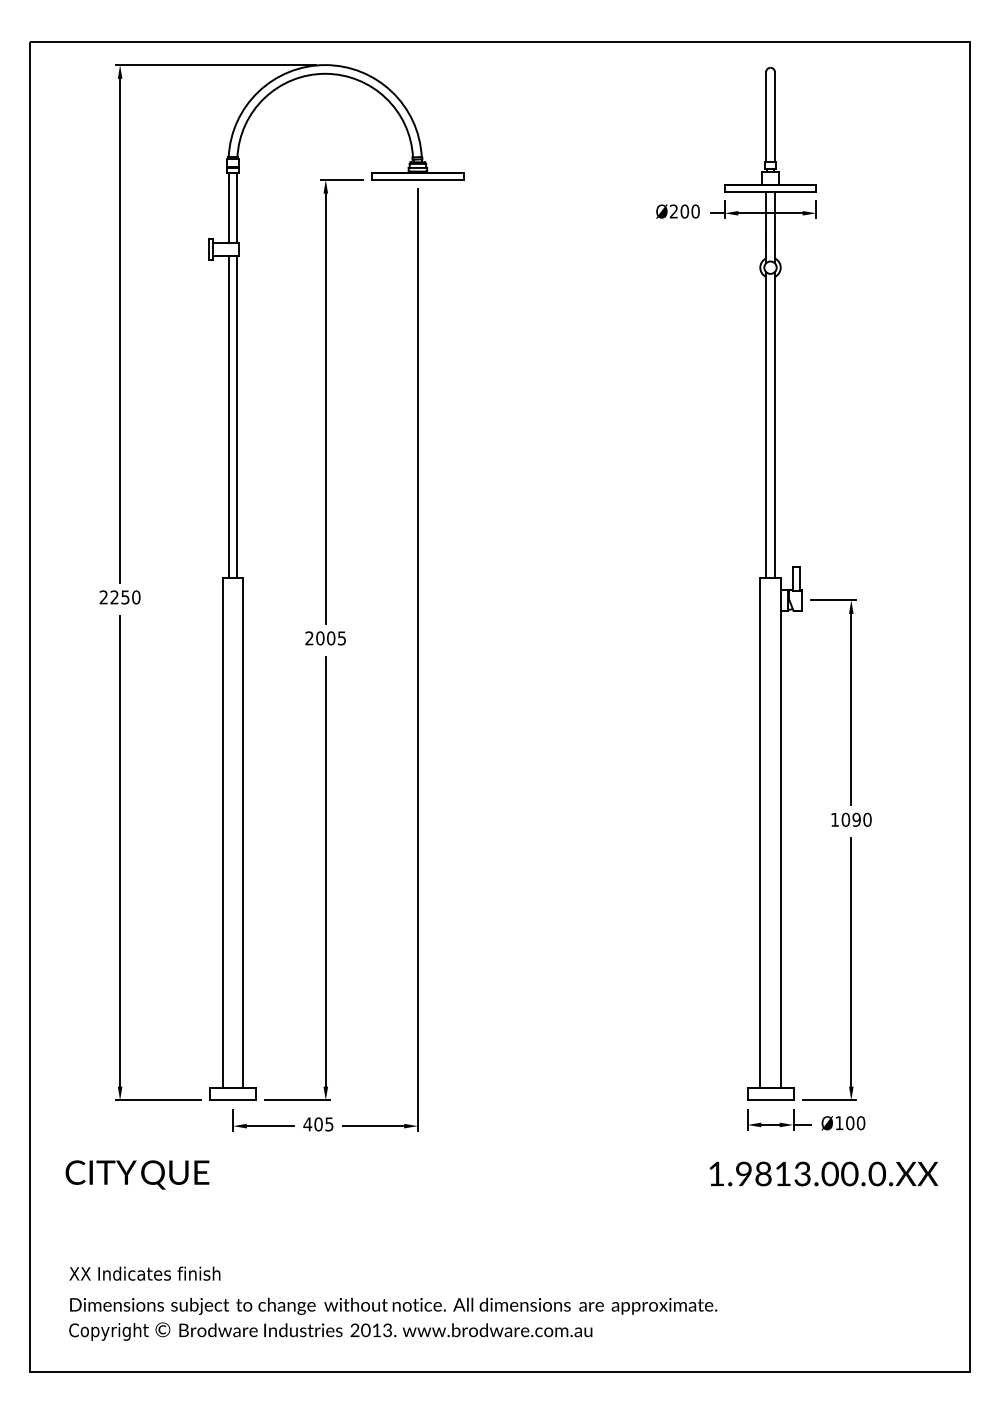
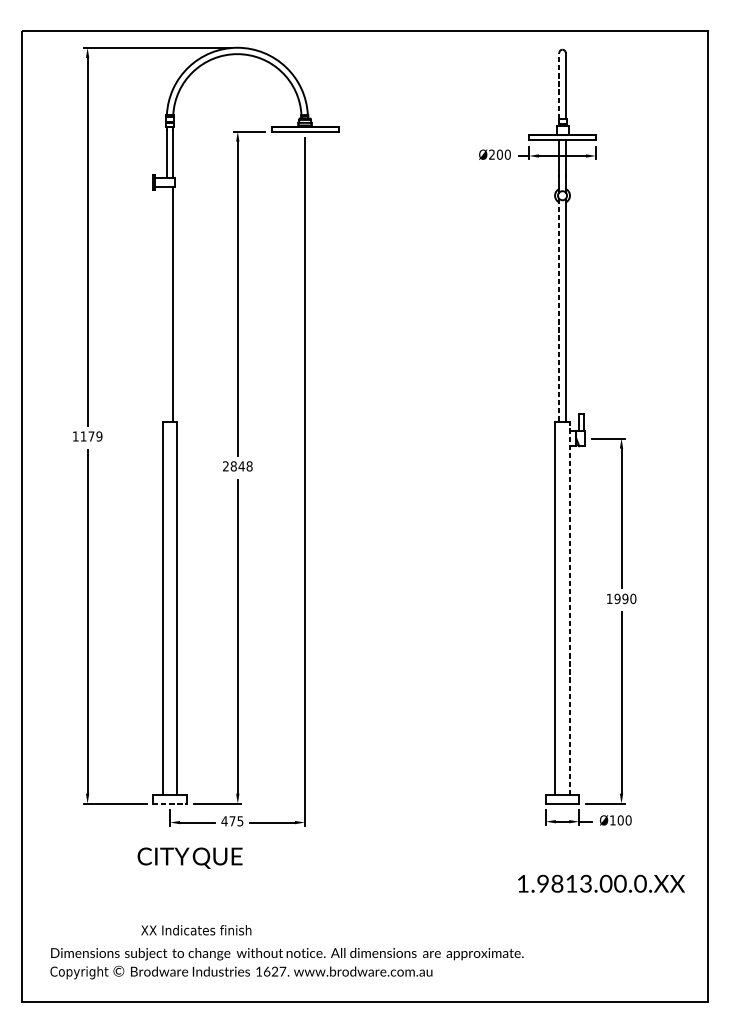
line: (766, 116) -> (559, 85), solid -> dashed
line: (228, 416) -> (166, 304), removed
line: (766, 425) -> (559, 310), solid -> dashed
text: (119, 597) -> (87, 436), 2250 -> 1179
text: (331, 638) -> (241, 466), 2005 -> 2848
text: (845, 819) -> (617, 598), 1090 -> 1990
line: (780, 832) -> (569, 608), solid -> dashed
line: (233, 1100) -> (170, 803), solid -> dashed
text: (318, 1124) -> (232, 821), 405 -> 475
text: (823, 1173) -> (601, 883), moved
text: (137, 1174) -> (190, 857), moved
text: (144, 1273) -> (195, 930), moved
text: (371, 1330) -> (271, 971), 2013. -> 1627.

